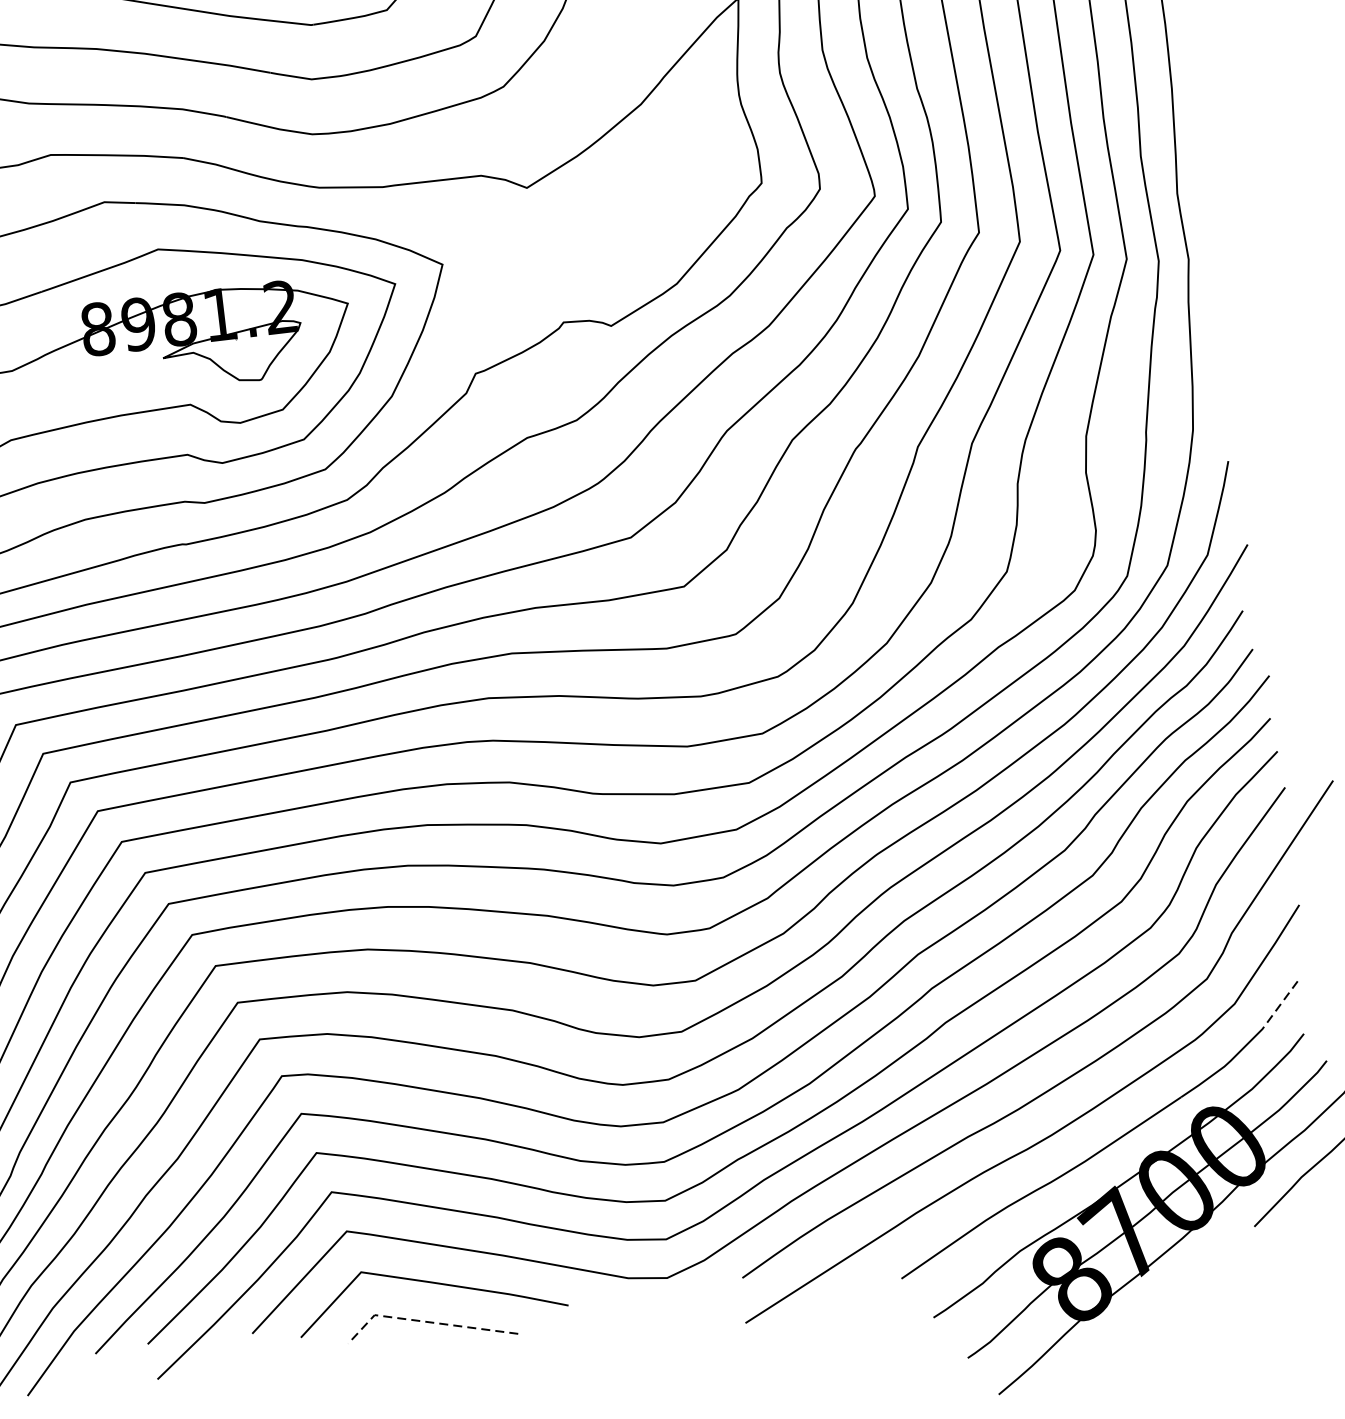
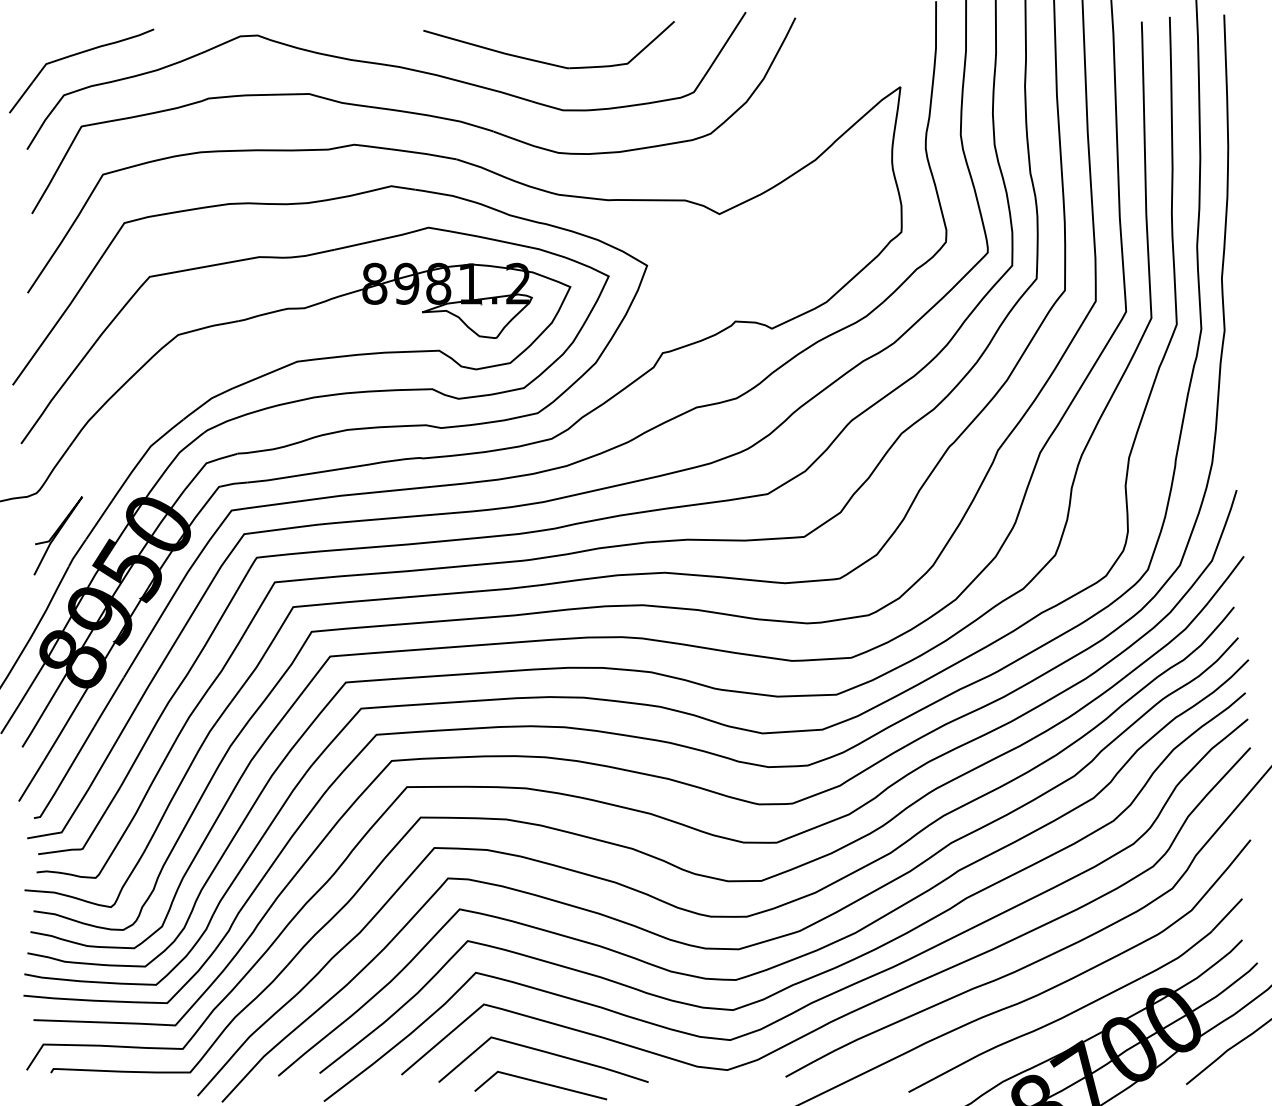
line: (1279, 1005) -> (1226, 915), dashed -> solid
line: (425, 1321) -> (536, 1081), dashed -> solid

